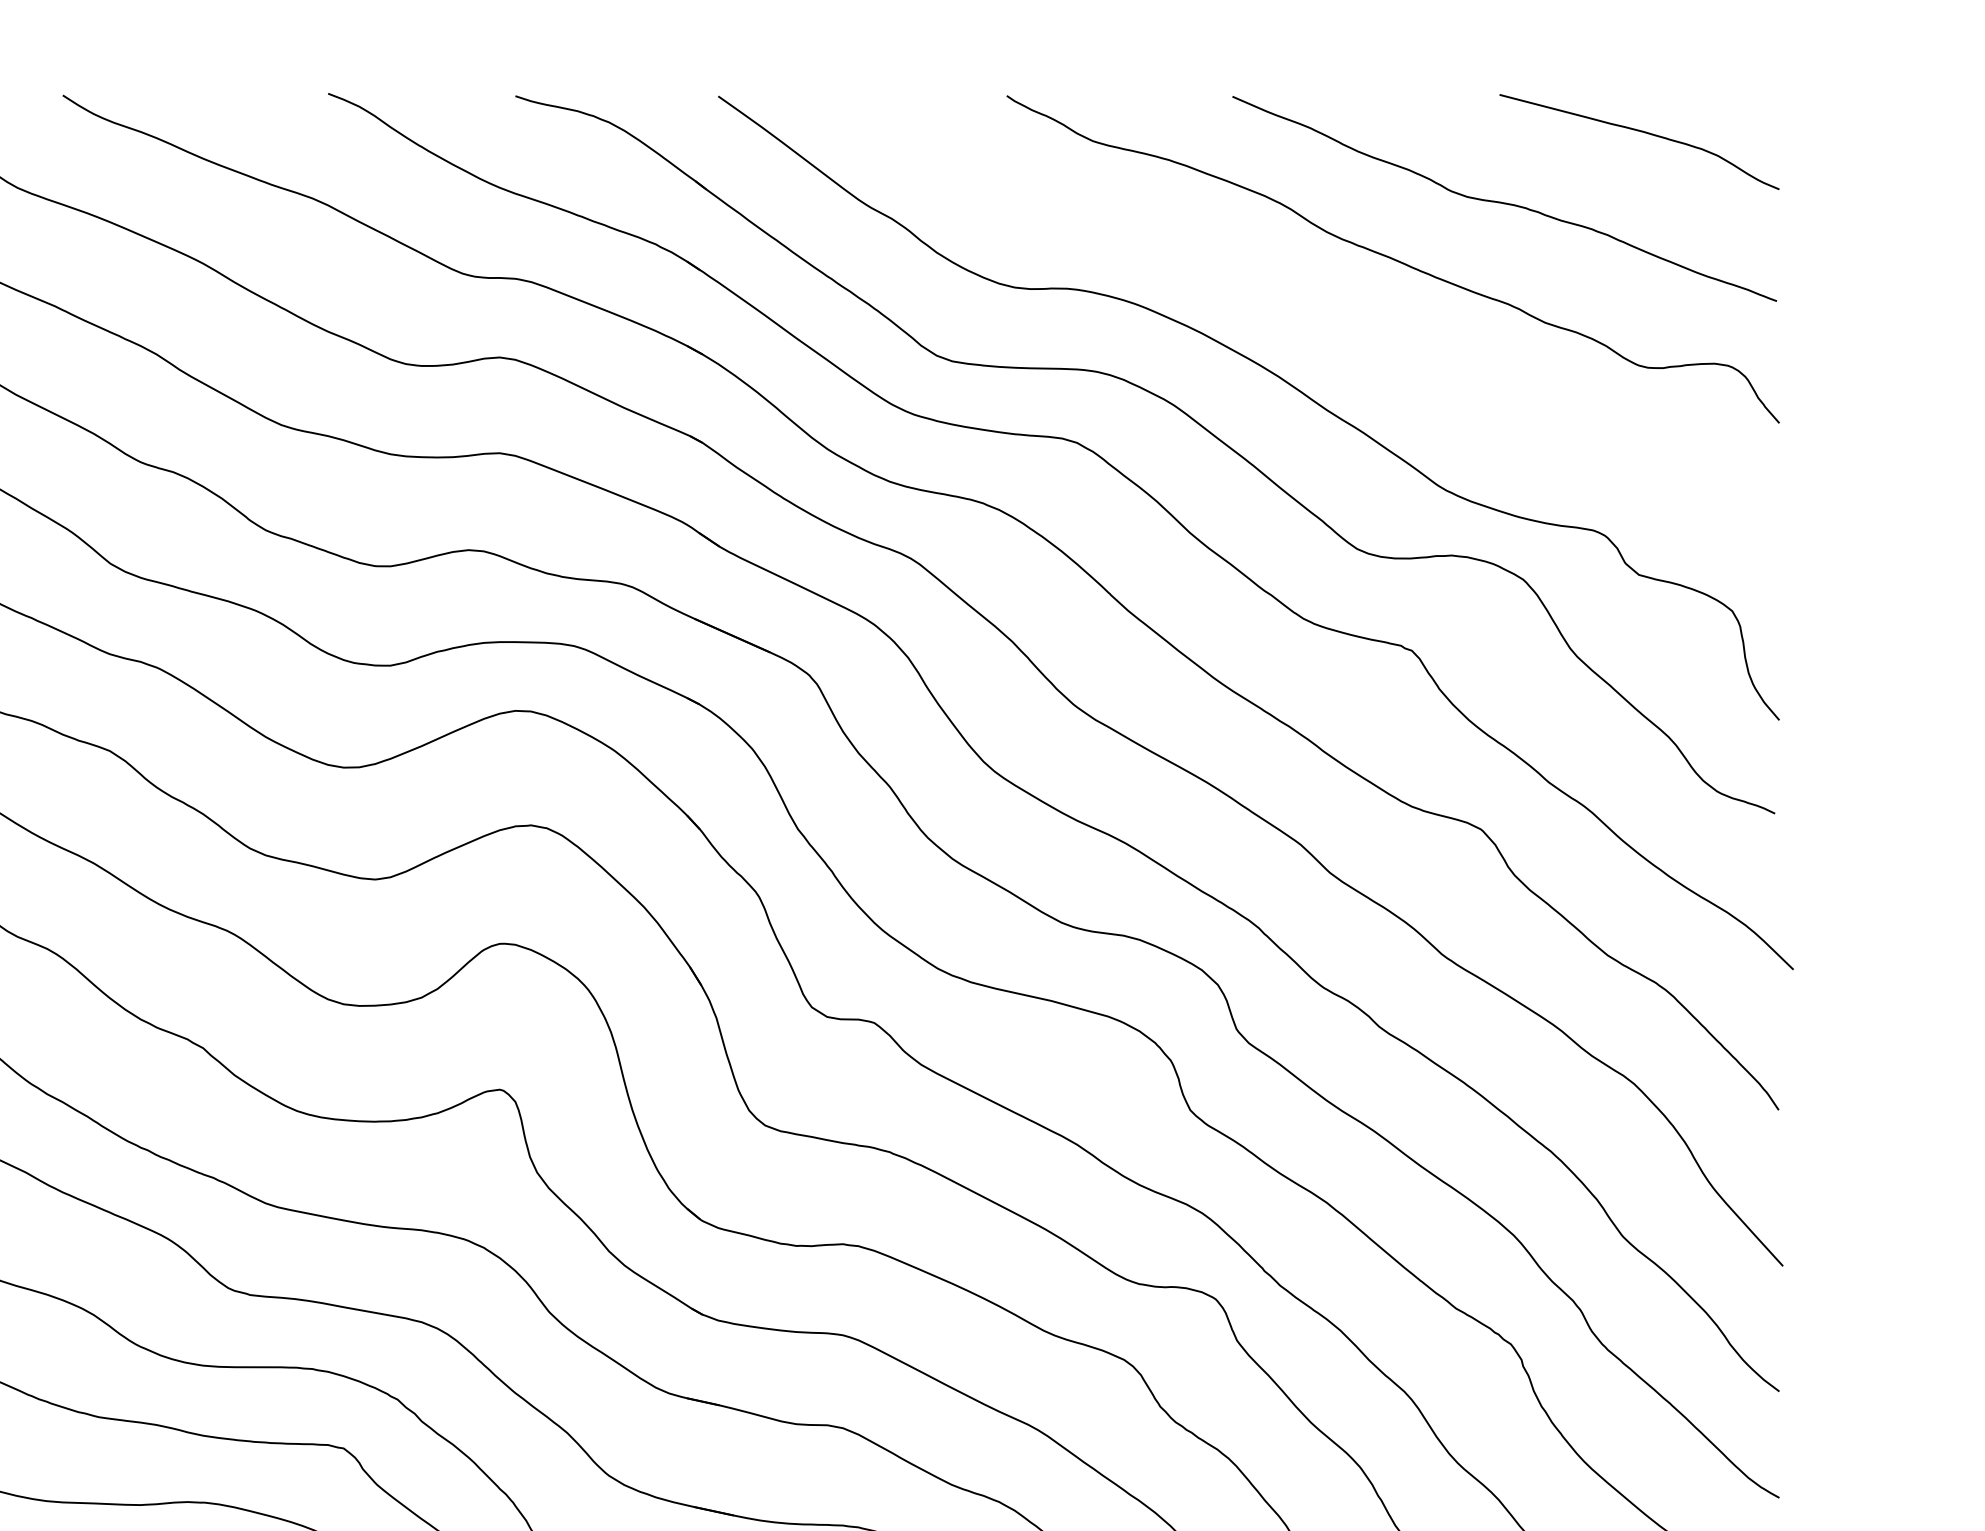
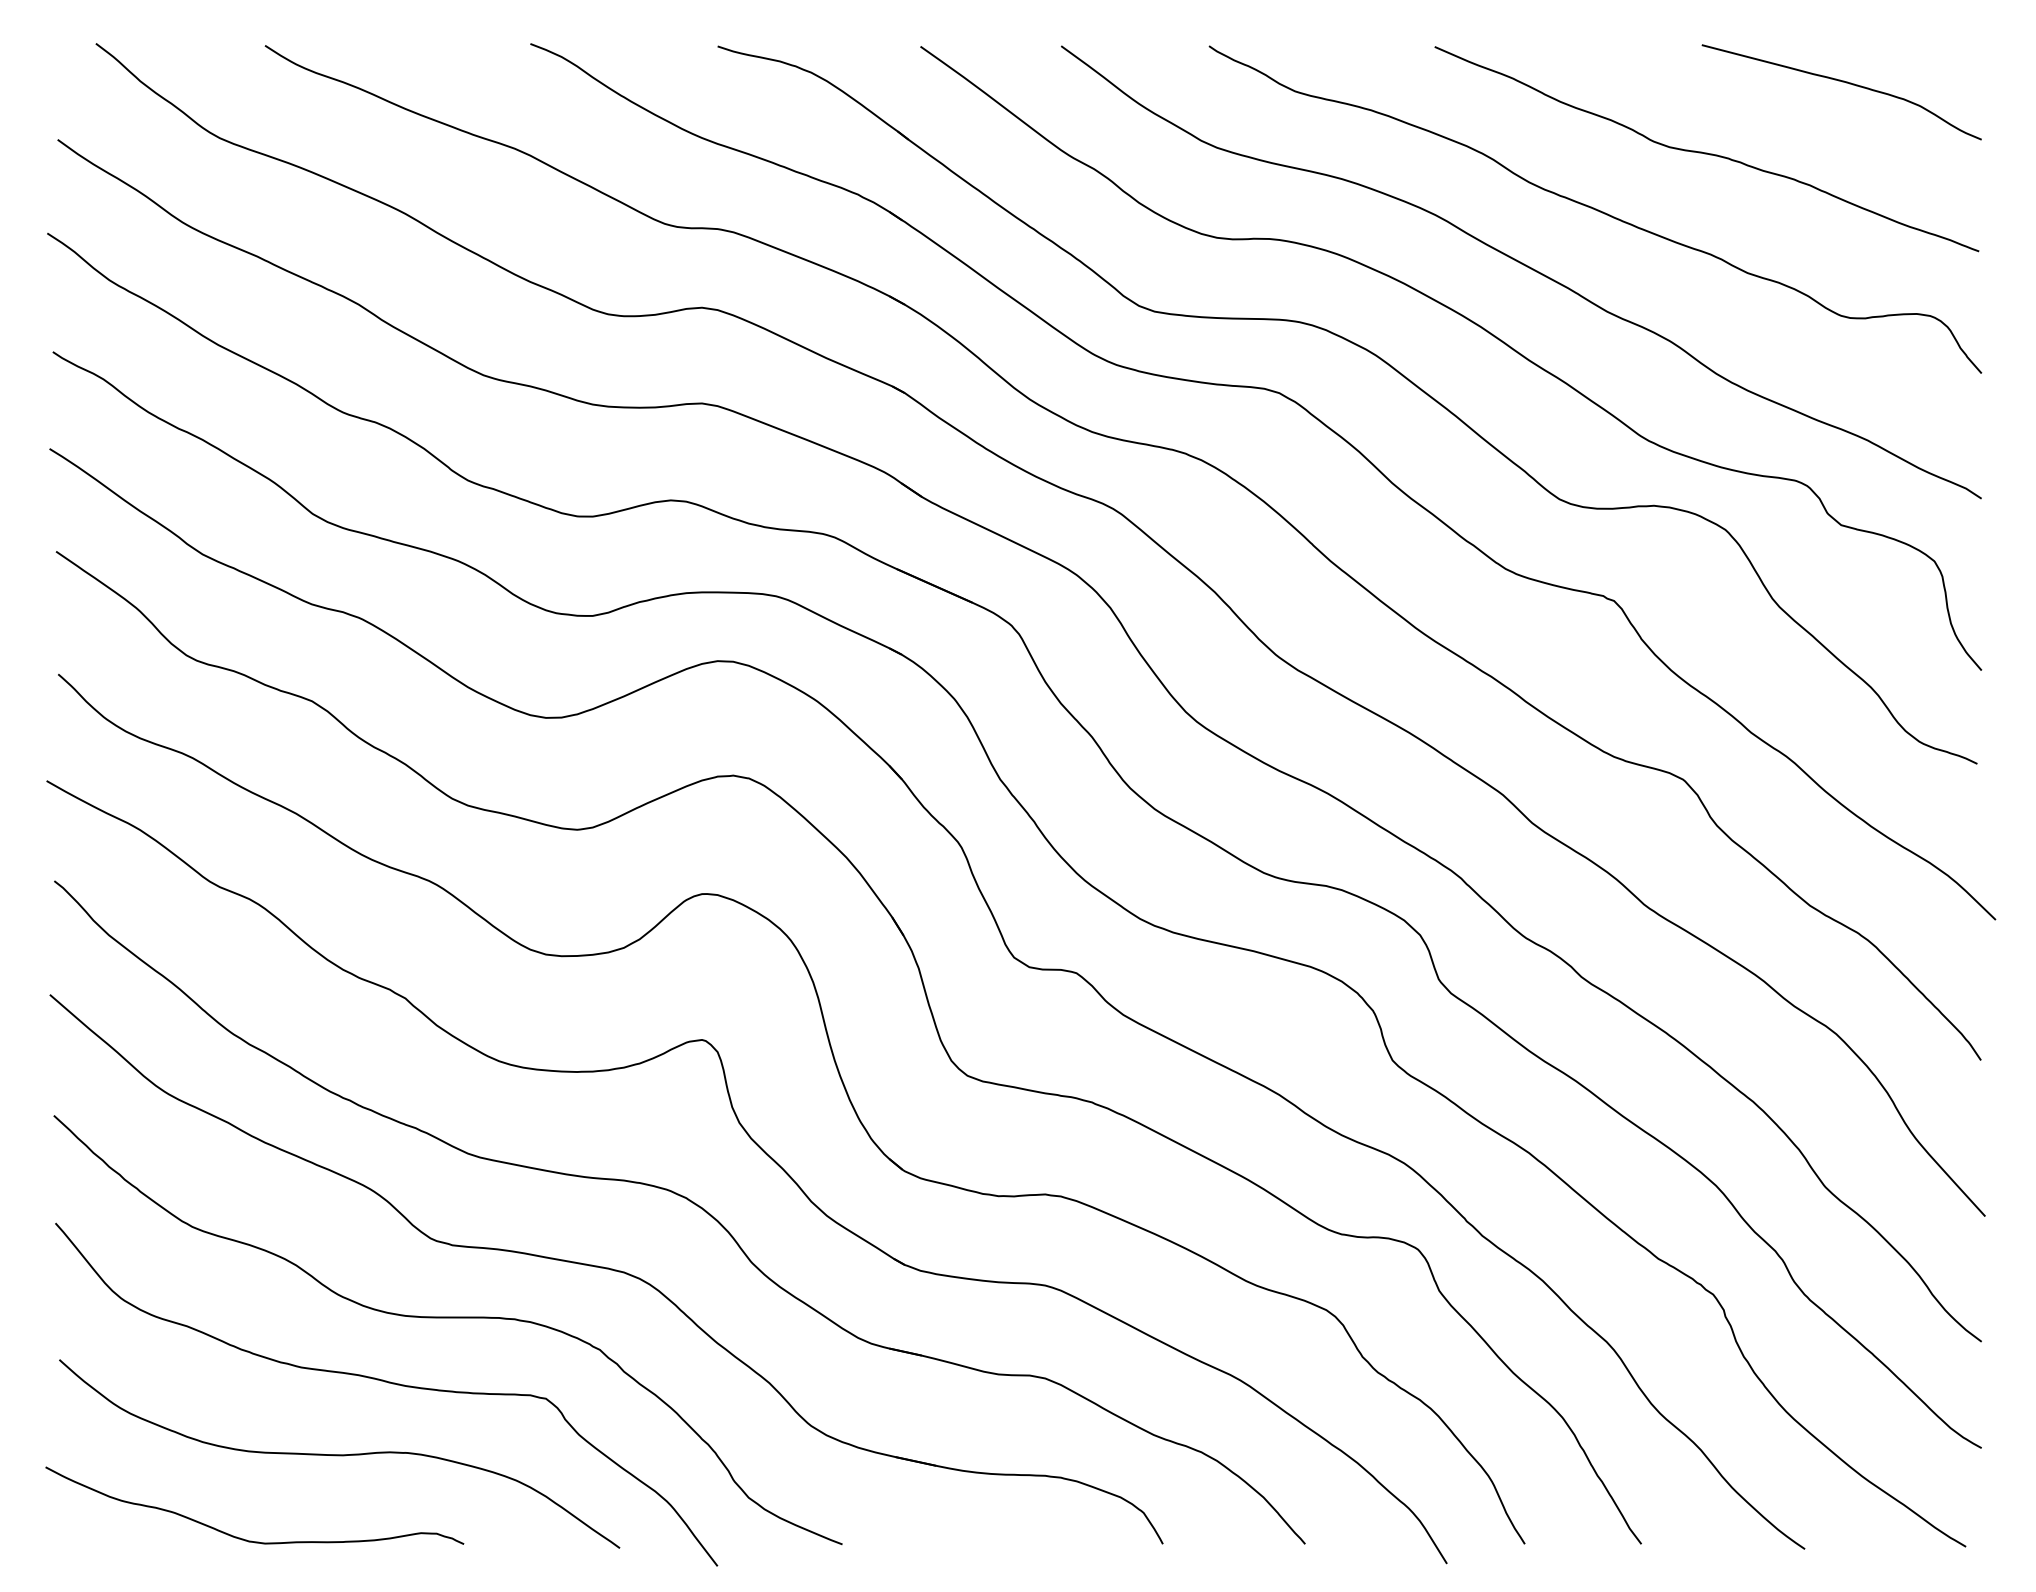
curve: (1323, 316) -> (1525, 266), added

